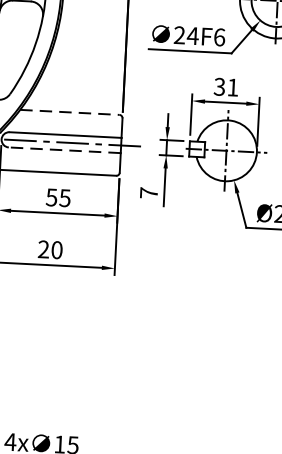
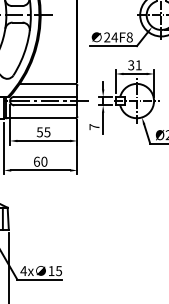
text: (219, 37) -> (129, 37), 24F6 -> 24F8
line: (69, 111) -> (47, 83), dashed -> solid
line: (64, 150) -> (45, 105), dashed -> solid
text: (43, 248) -> (36, 161), 20 -> 60

